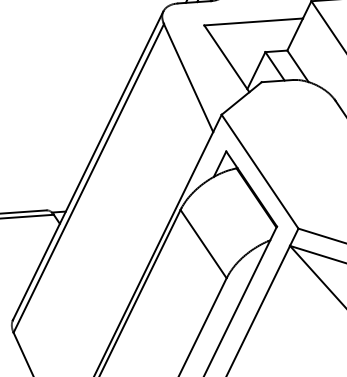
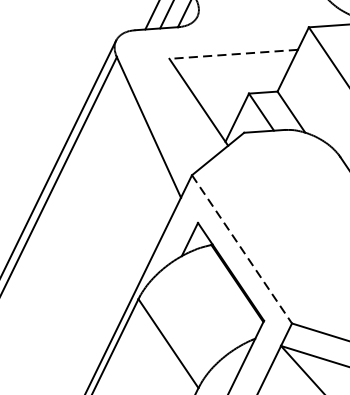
line: (253, 22) -> (233, 55), solid -> dashed
line: (260, 171) -> (242, 249), solid -> dashed

